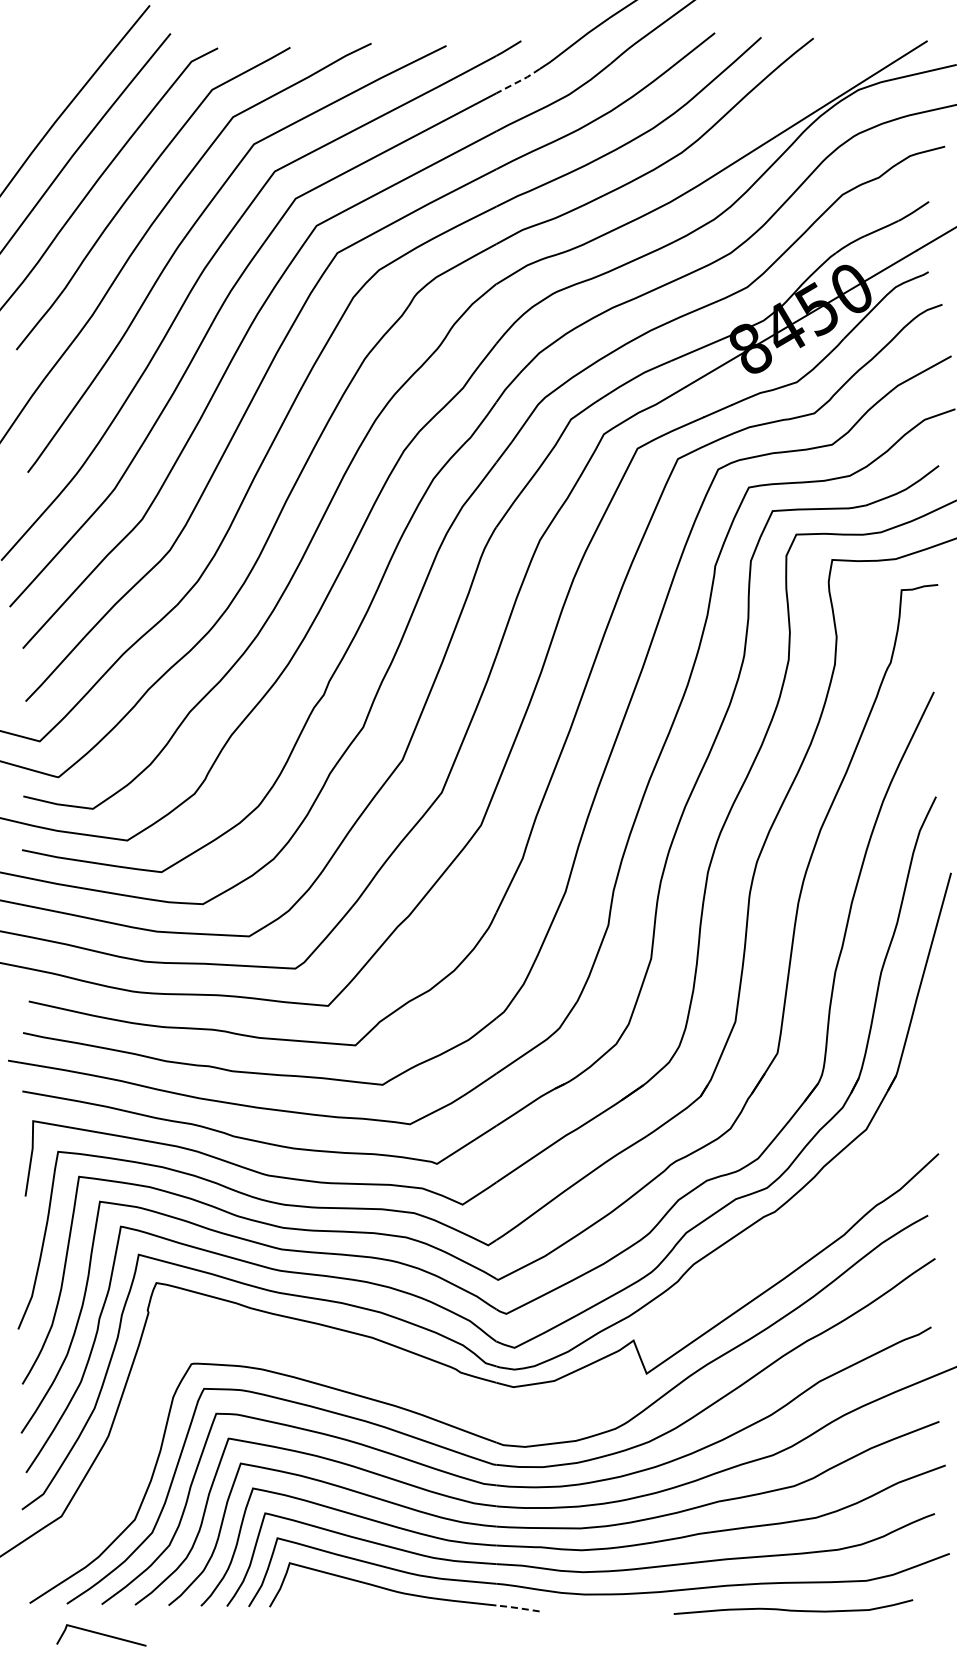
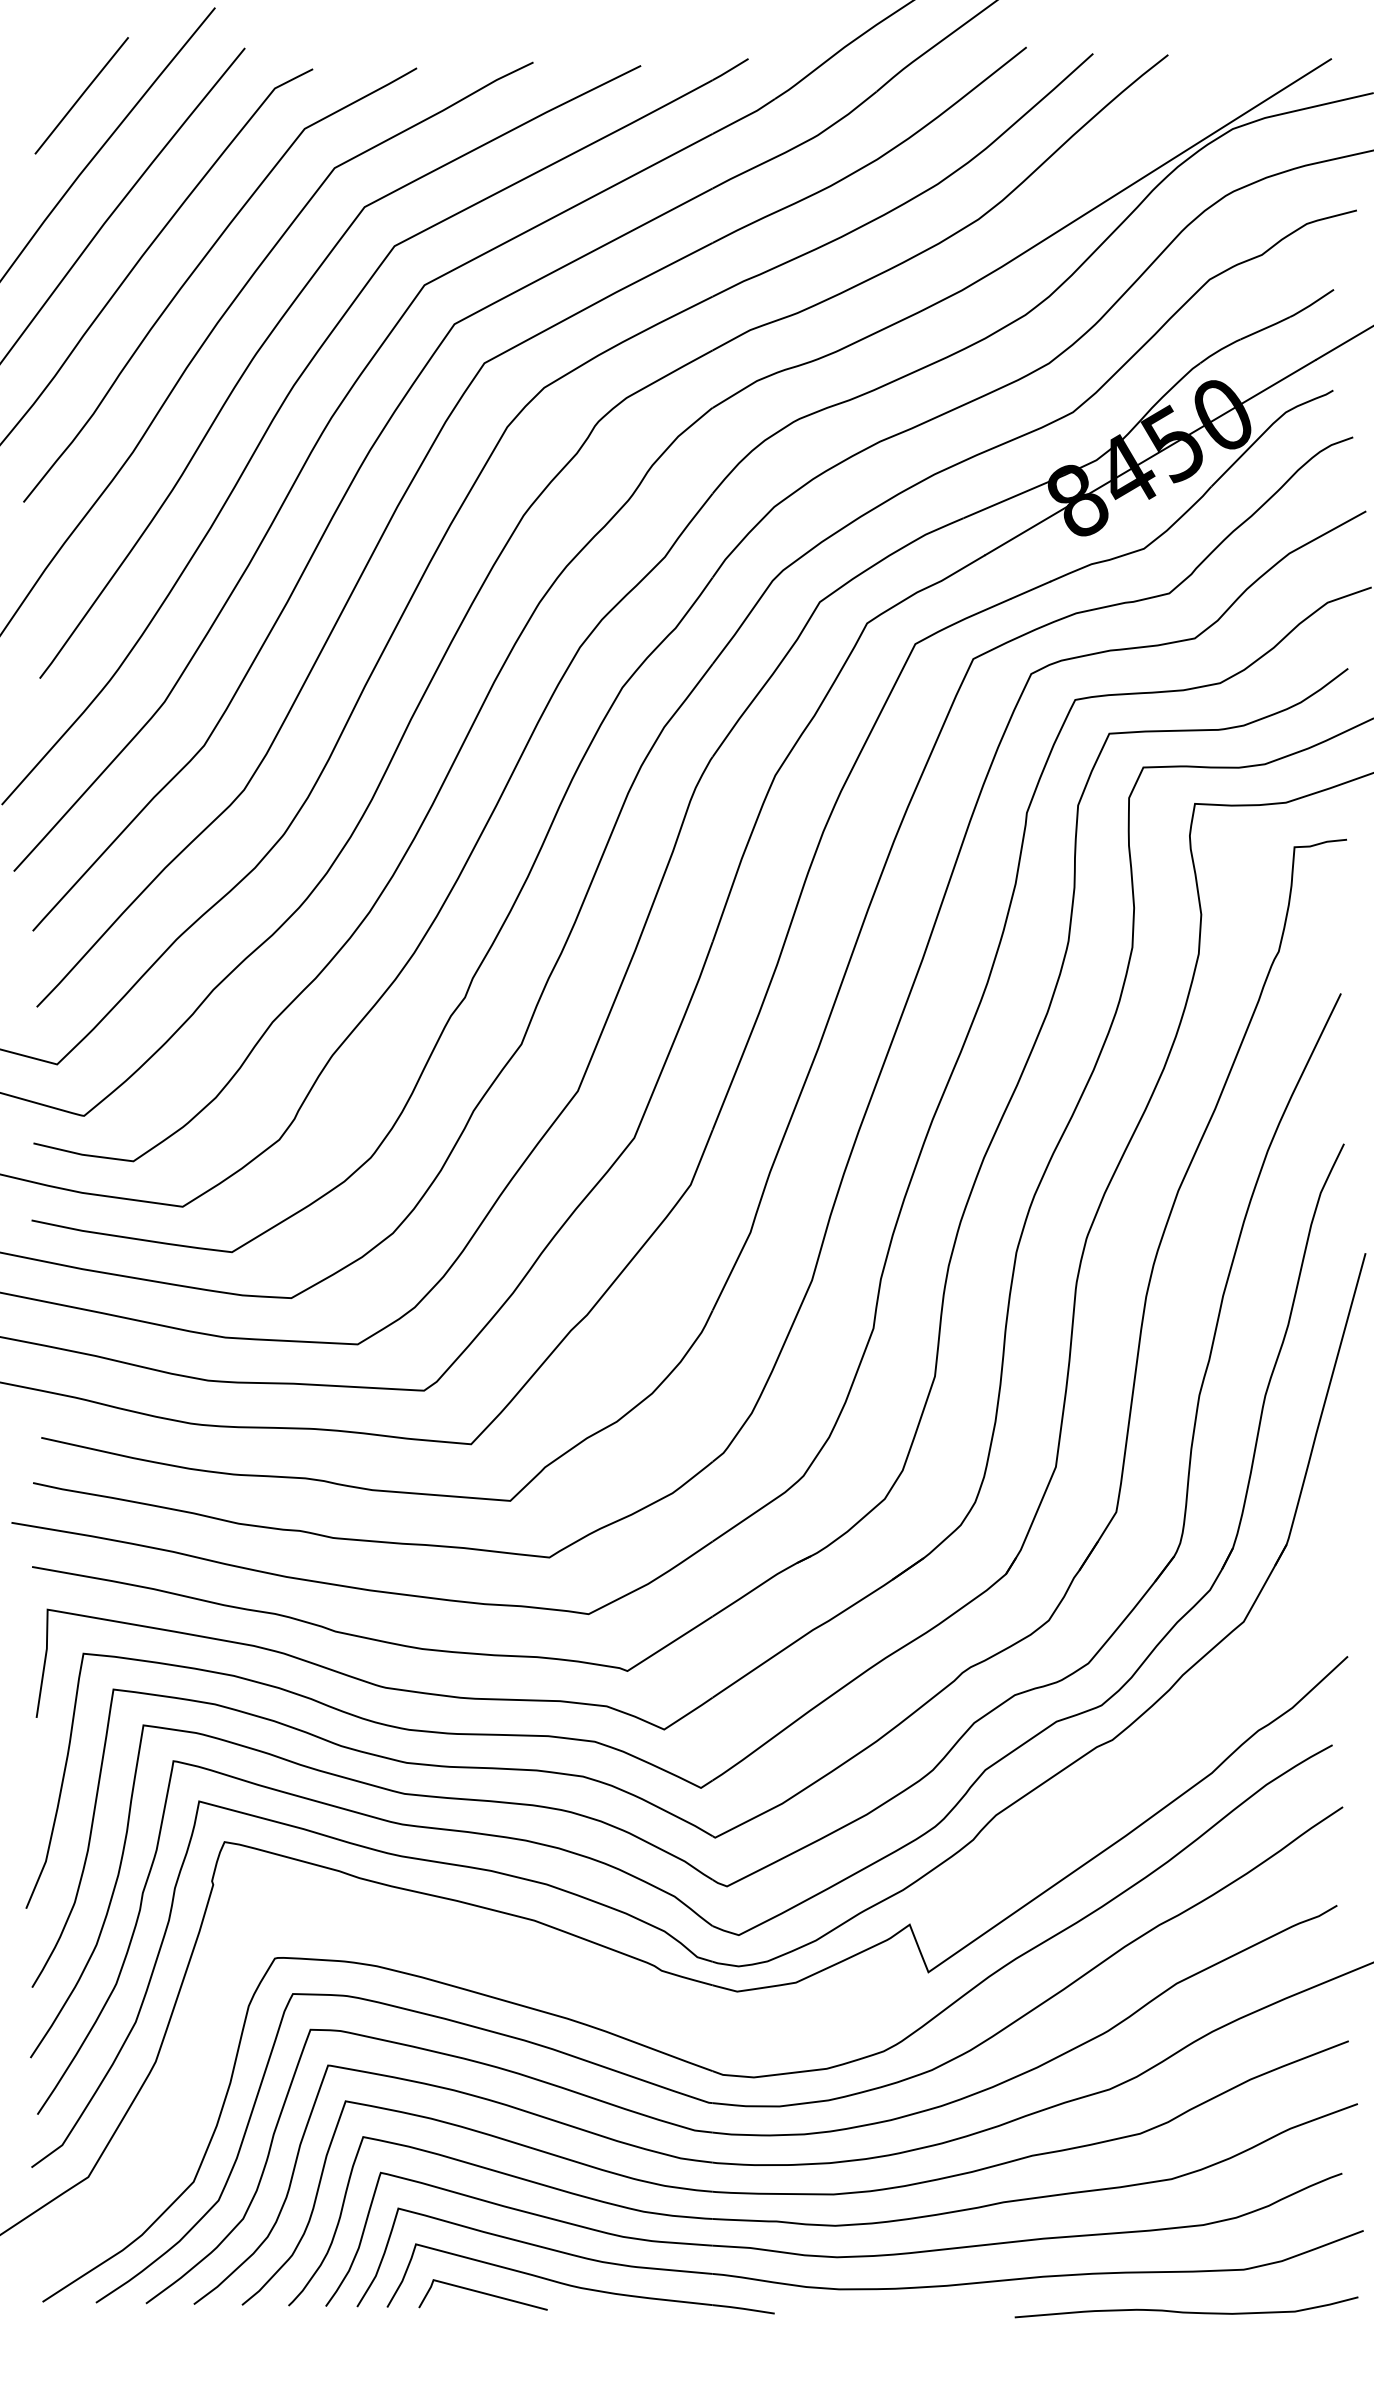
line: (56, 66) -> (81, 95), added
line: (517, 82) -> (742, 118), dashed -> solid
line: (517, 1608) -> (742, 2309), dashed -> solid
curve: (793, 1609) -> (1186, 2310), moved
curve: (101, 1634) -> (483, 2293), moved

